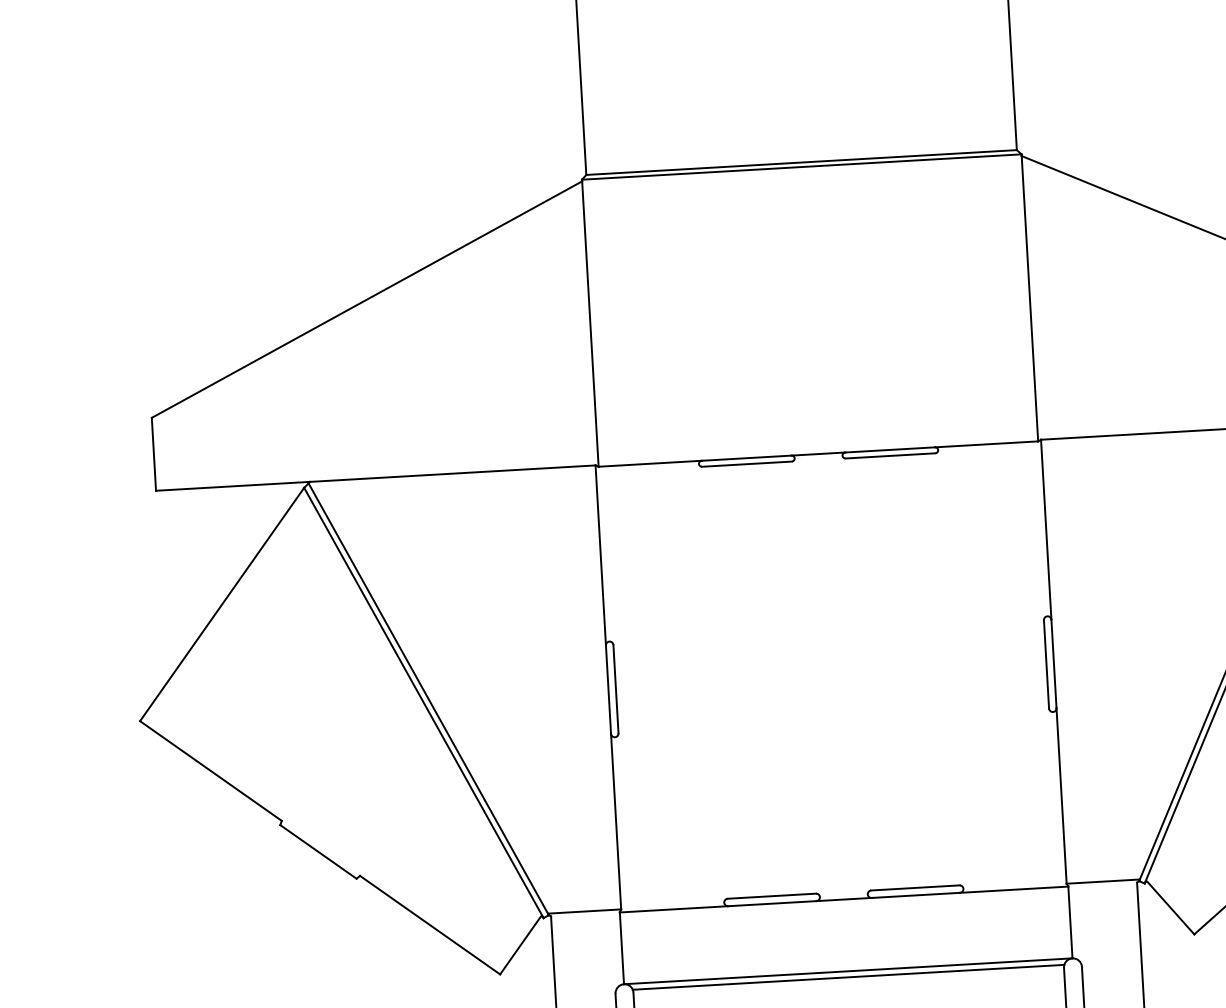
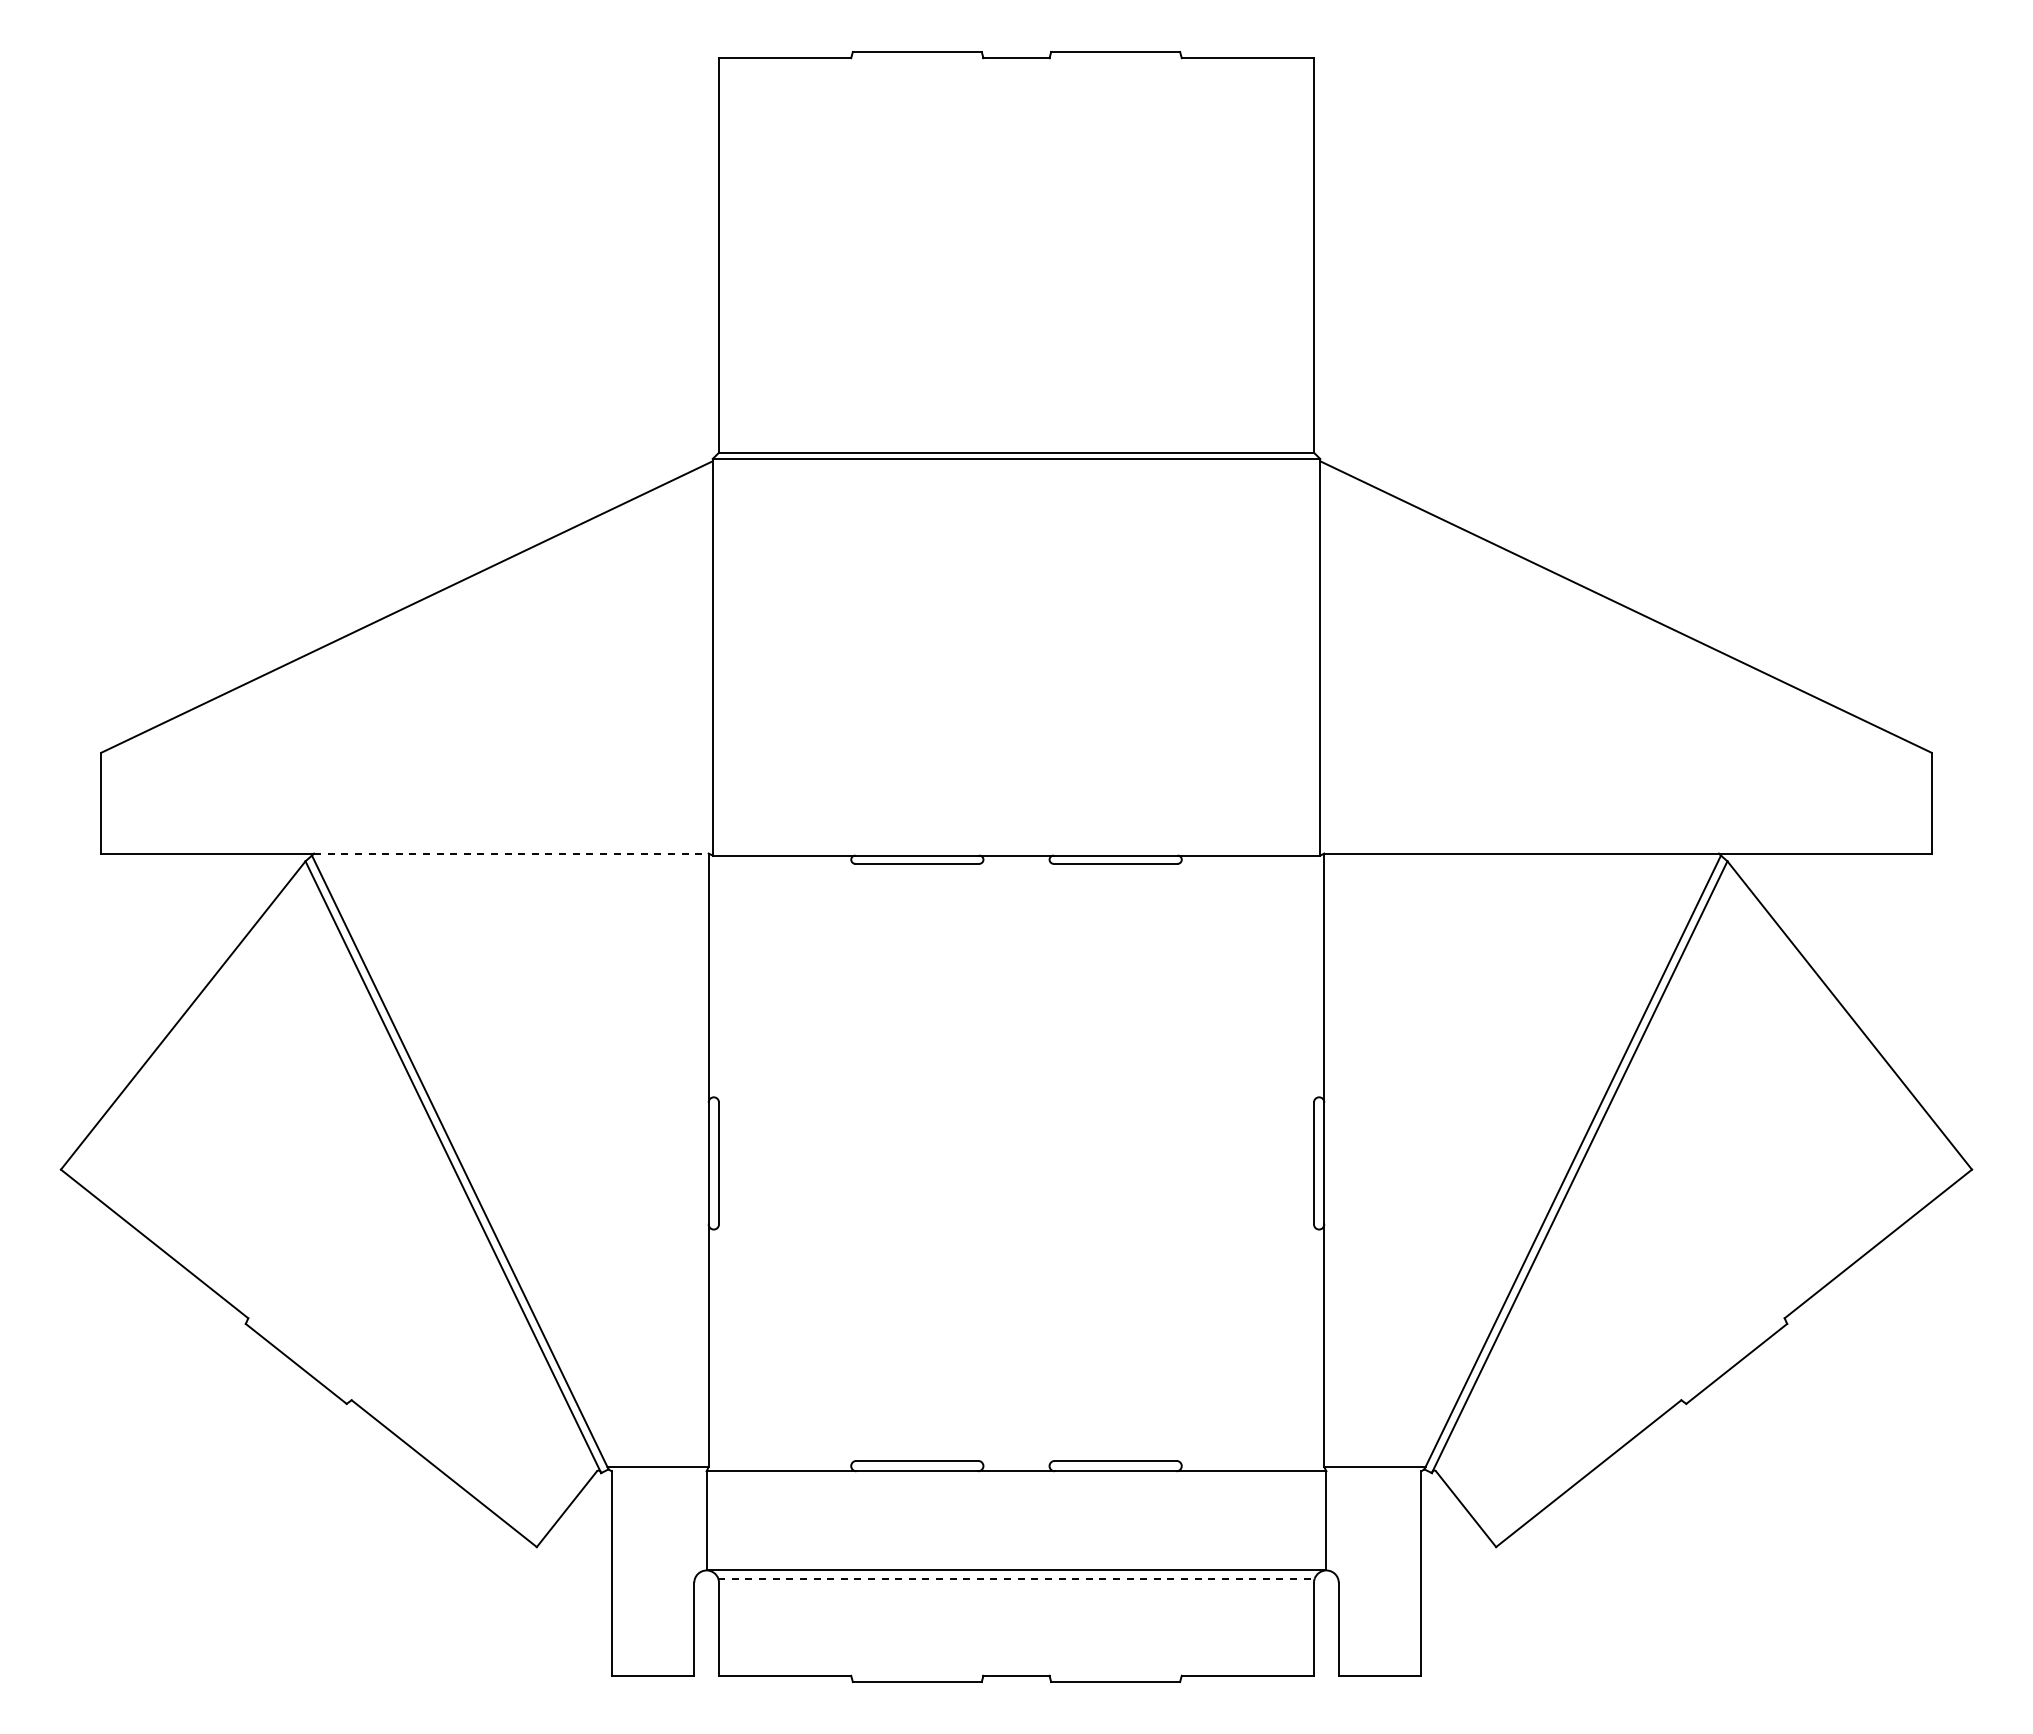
line: (452, 473) -> (511, 853), solid -> dashed
line: (848, 977) -> (1016, 1578), solid -> dashed

